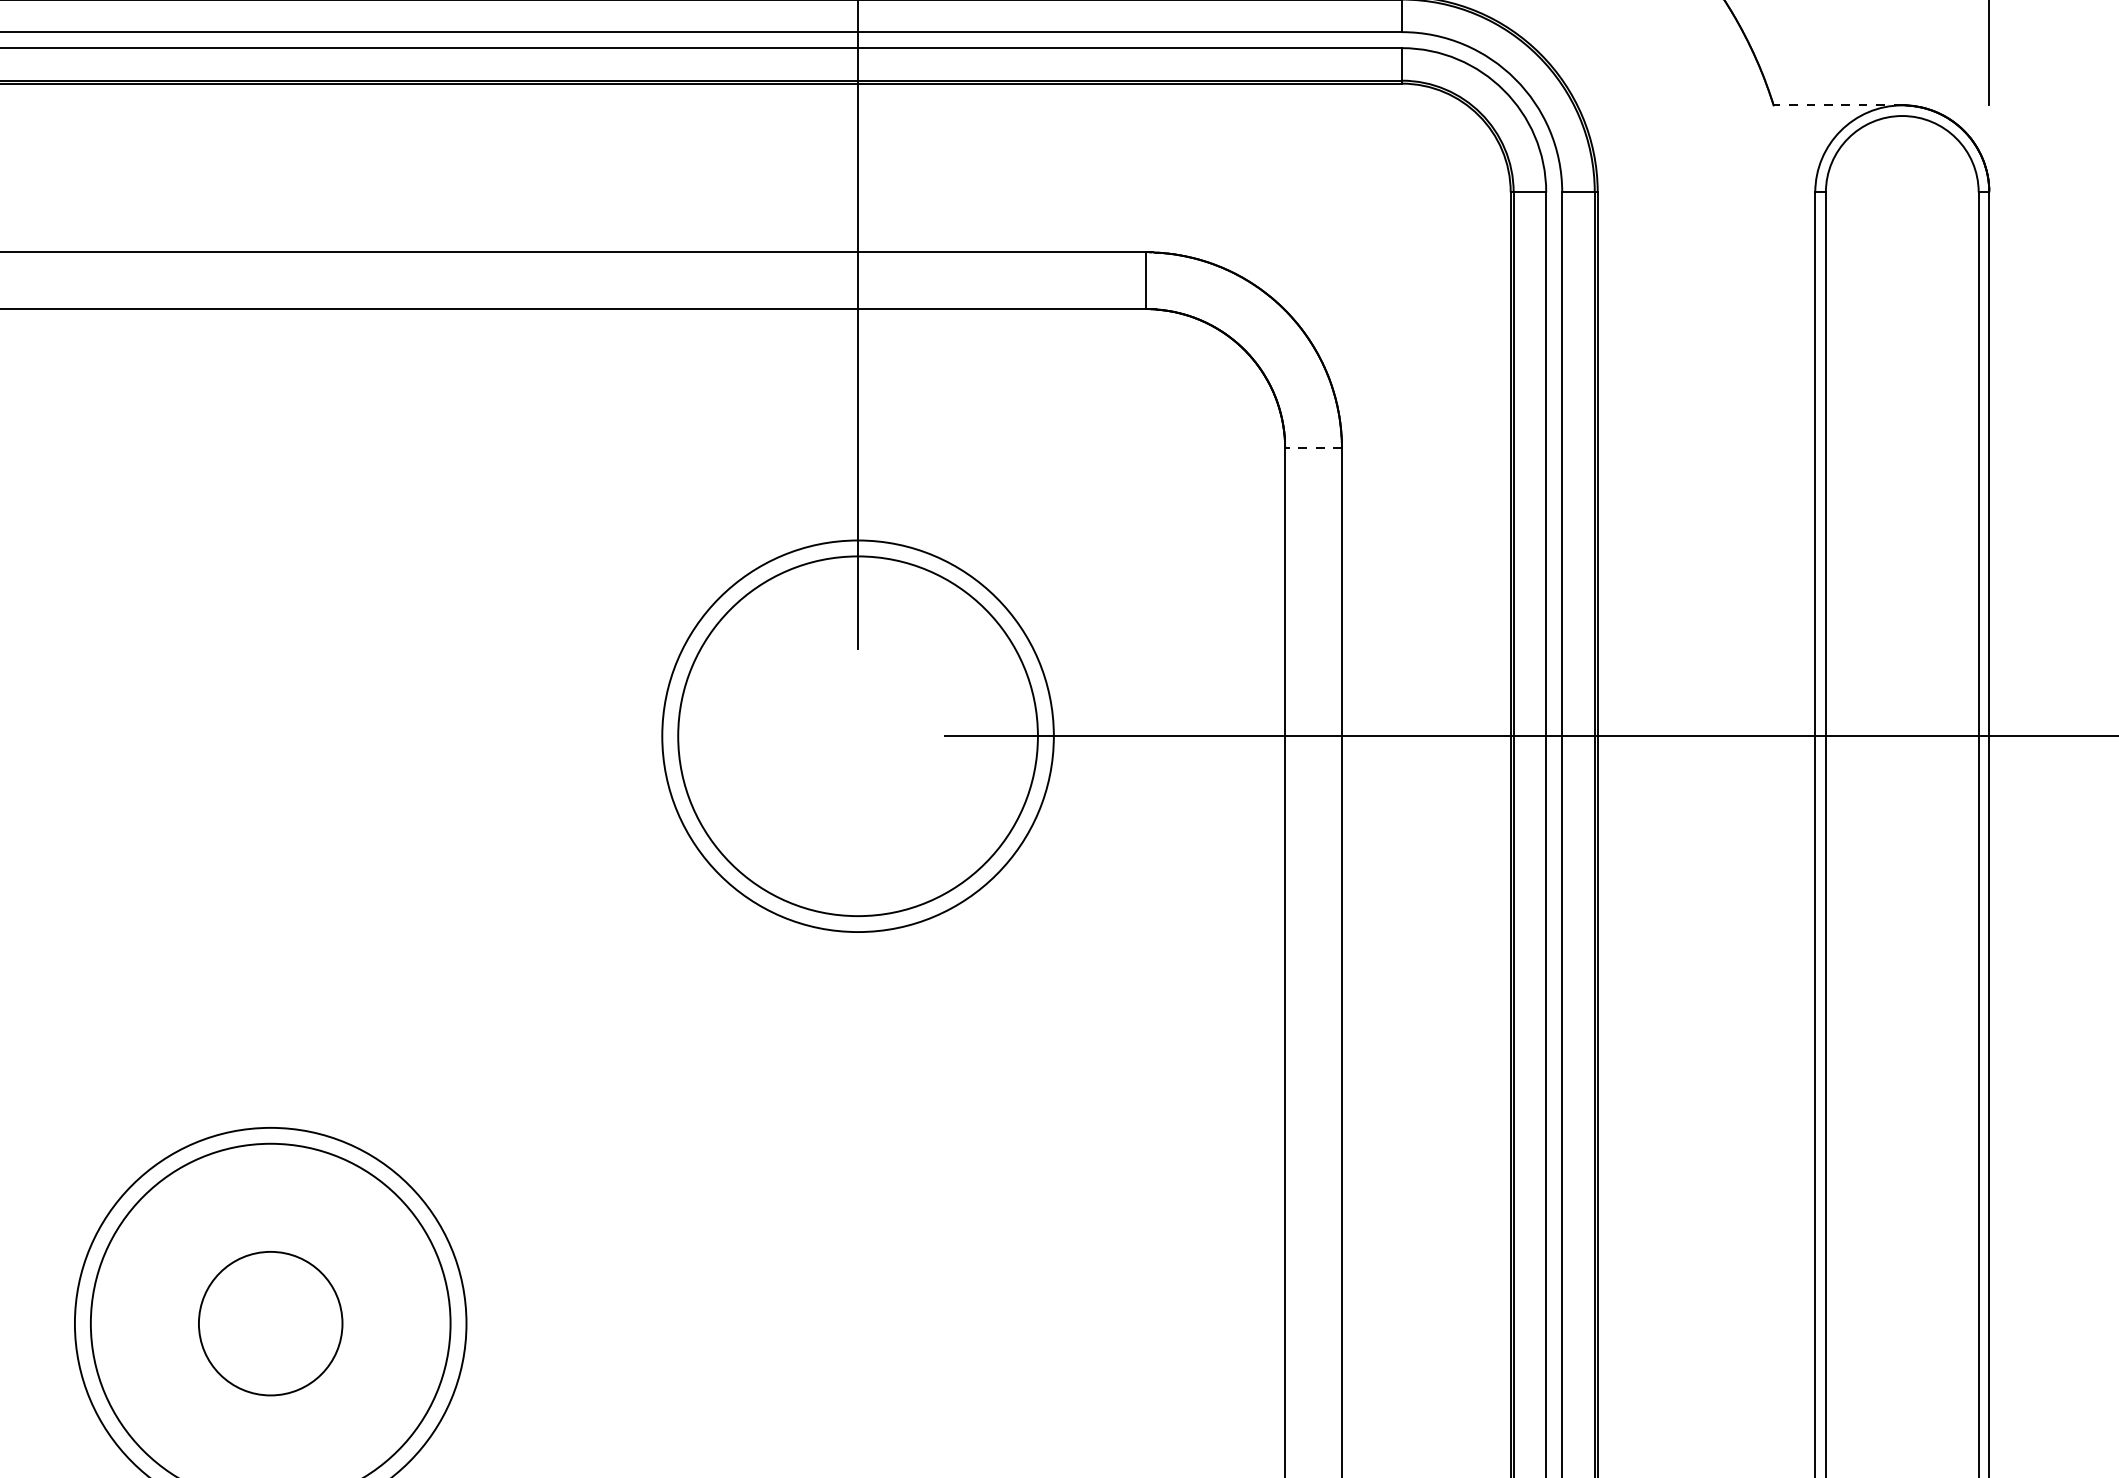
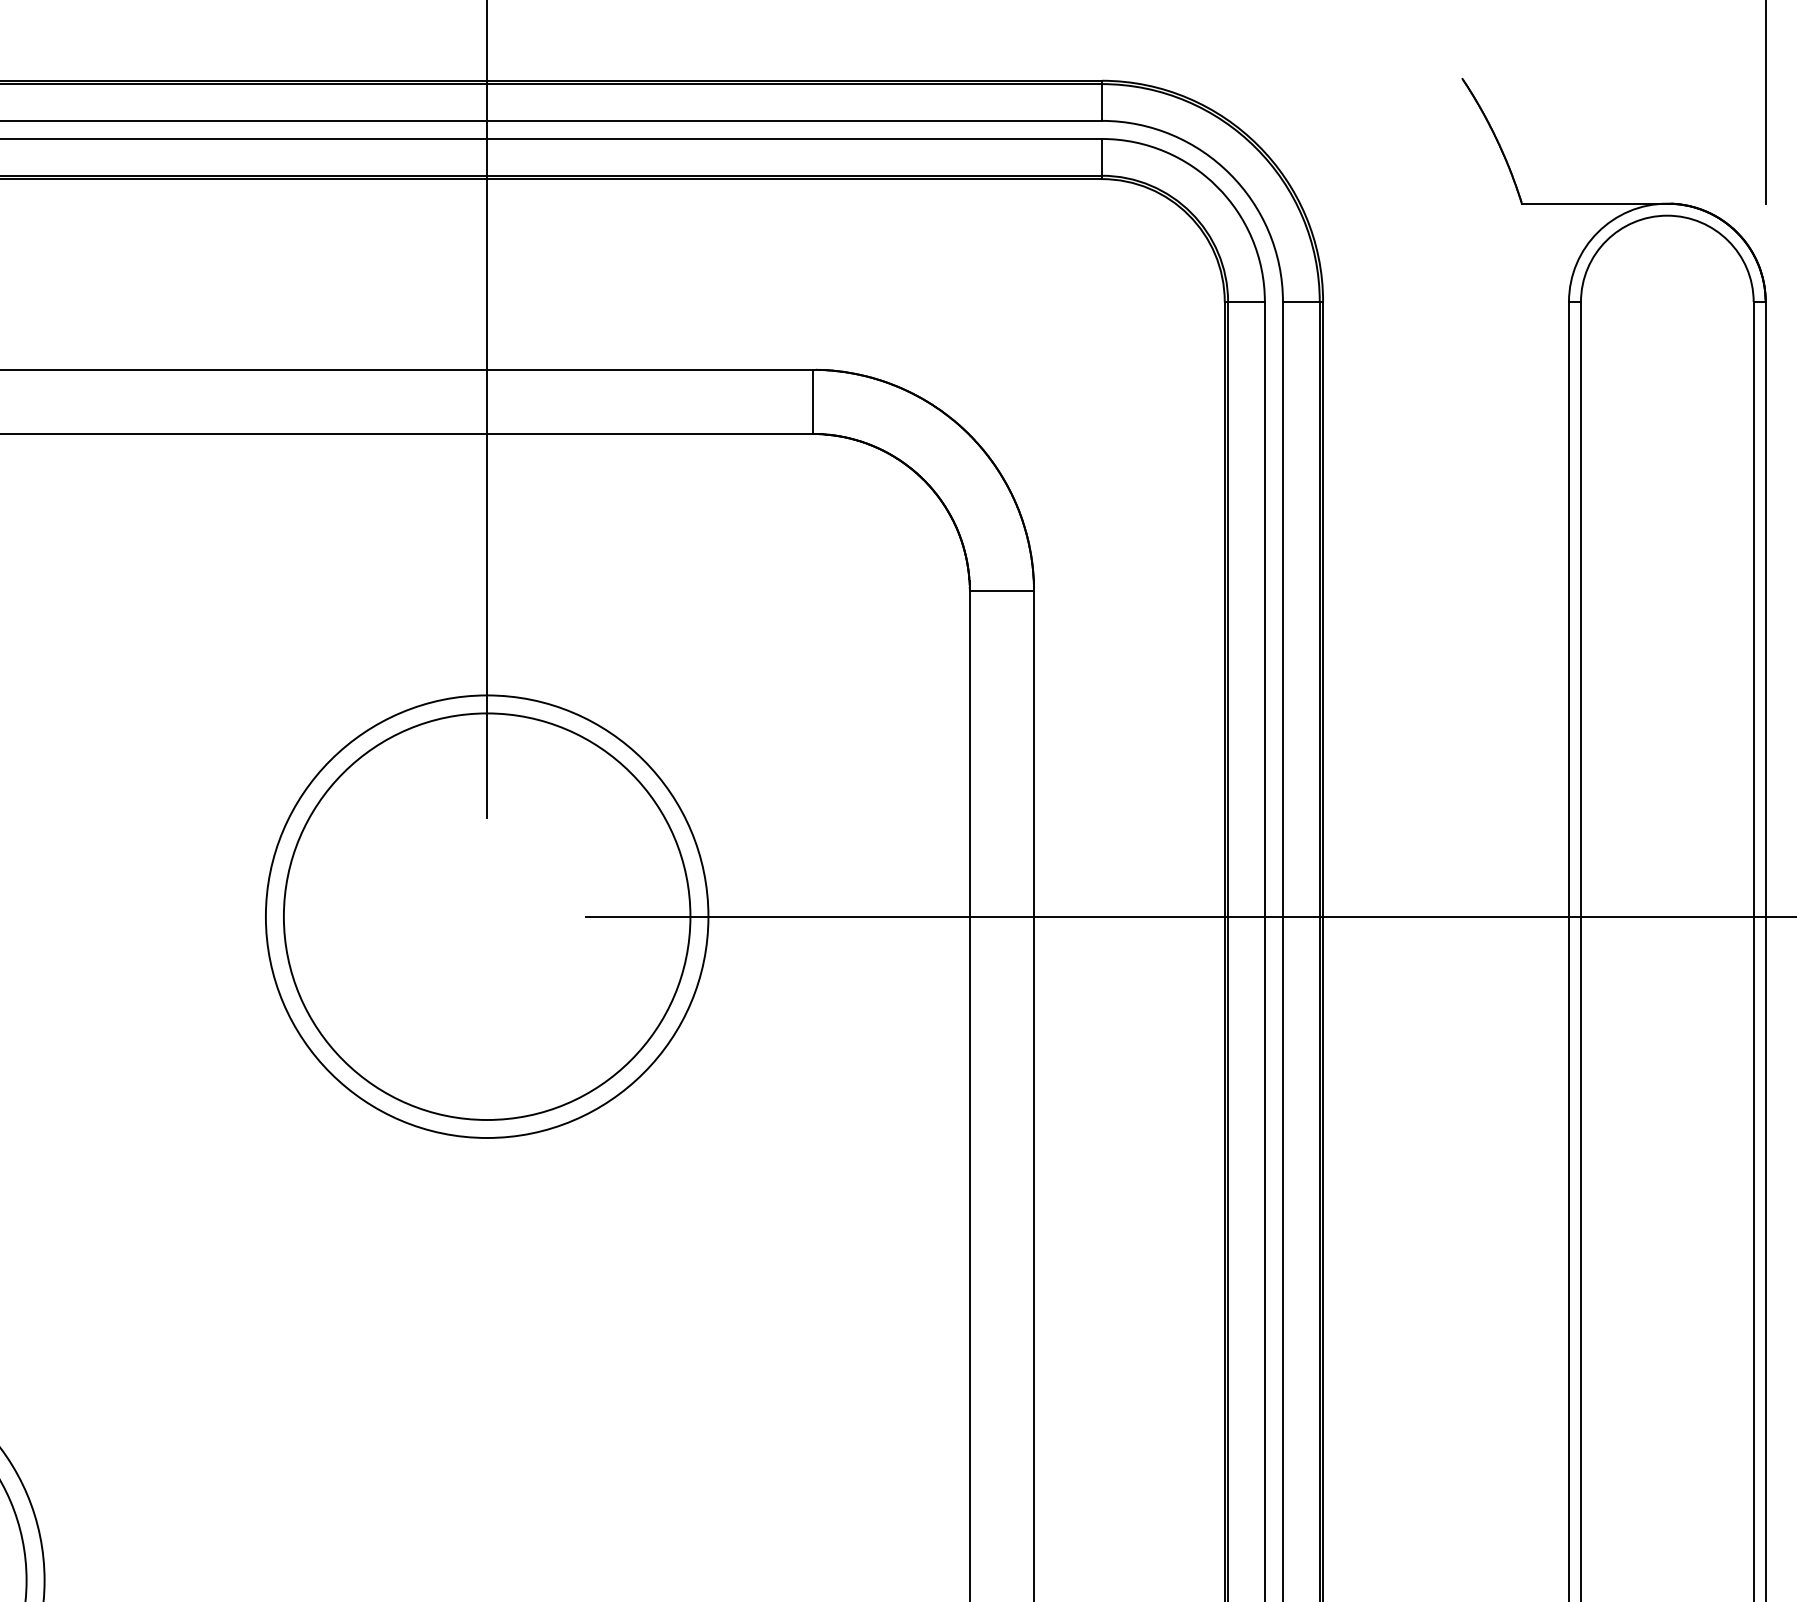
line: (1837, 105) -> (1594, 203), dashed -> solid
line: (1313, 448) -> (1001, 591), dashed -> solid

